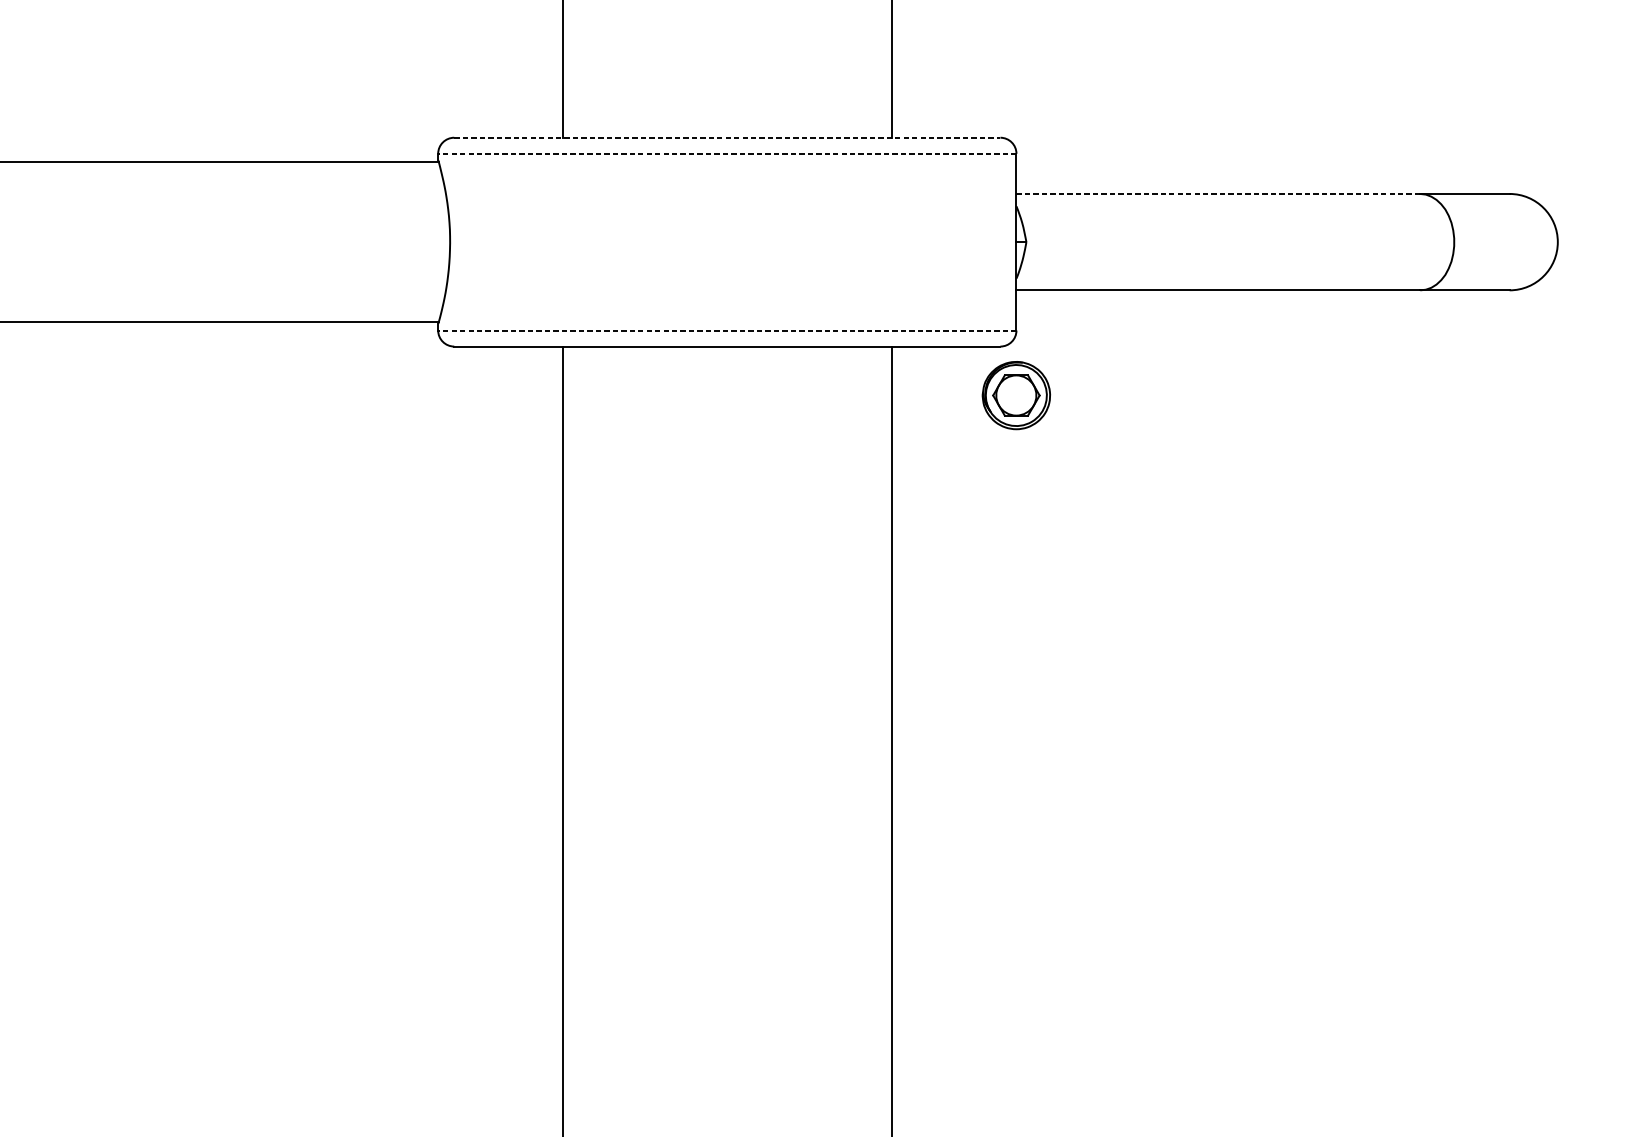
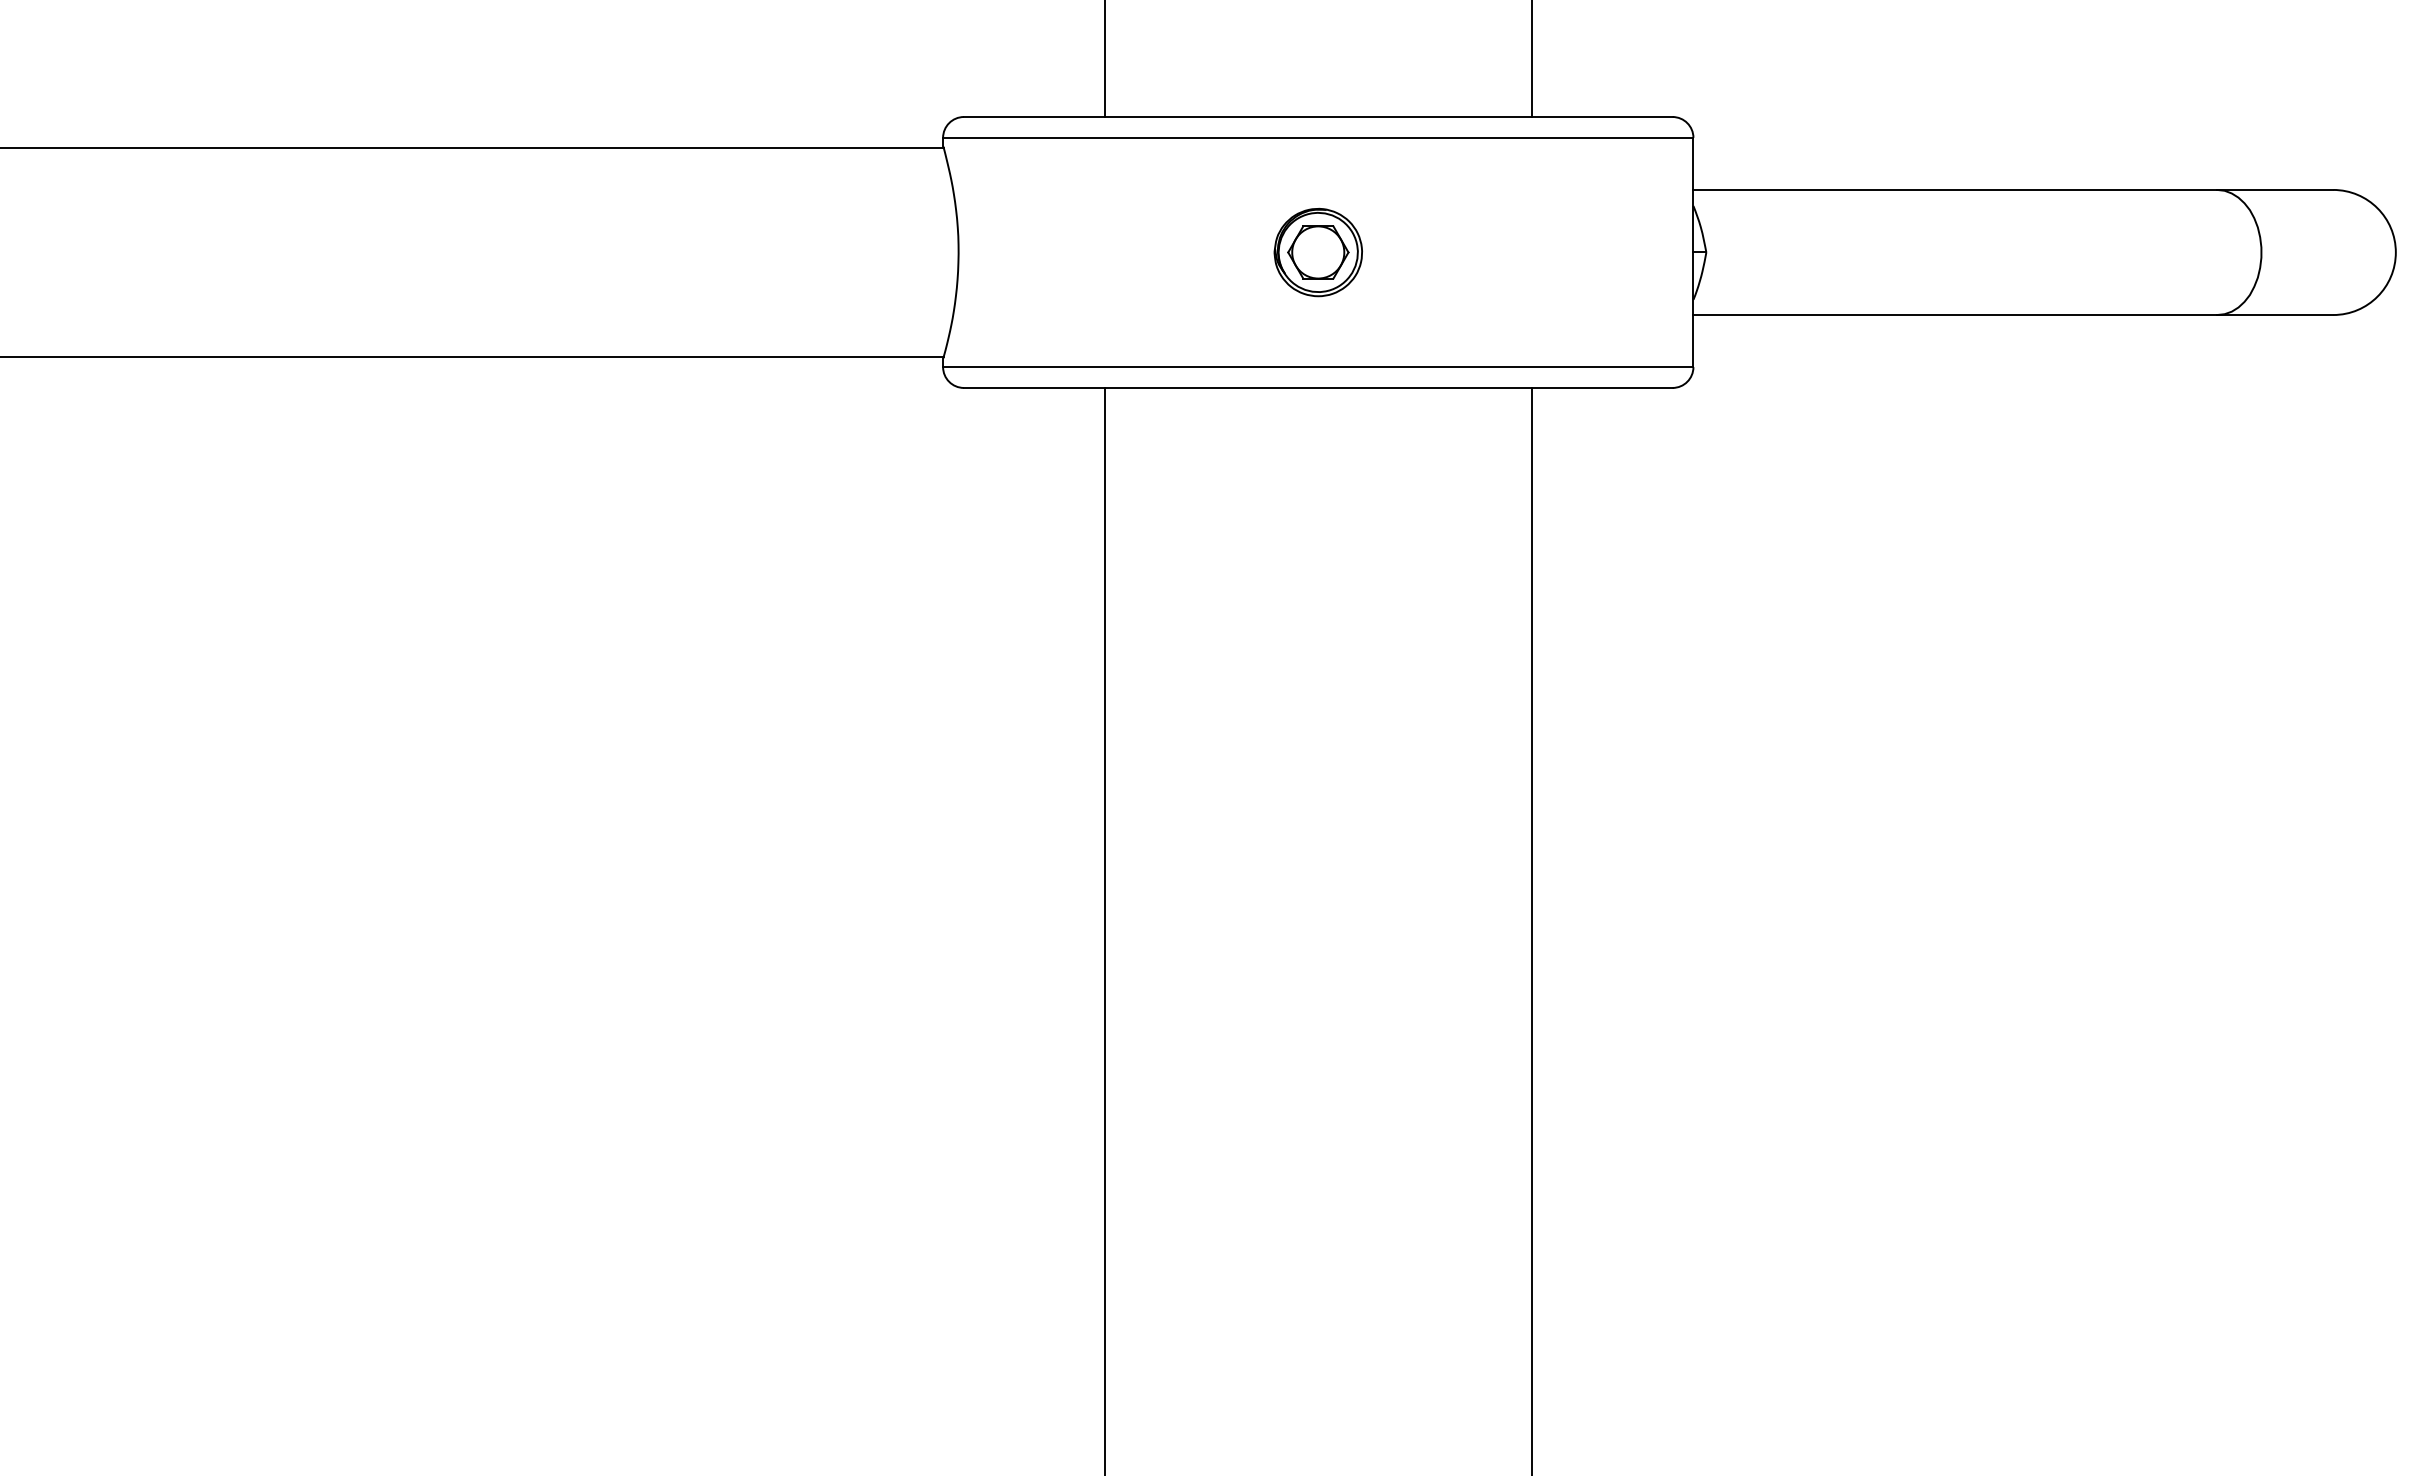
line: (727, 138) -> (1318, 117), dashed -> solid
line: (726, 153) -> (1317, 137), dashed -> solid
line: (1218, 193) -> (1955, 189), dashed -> solid
line: (726, 330) -> (1317, 367), dashed -> solid
part: (1015, 395) -> (1317, 252), moved

